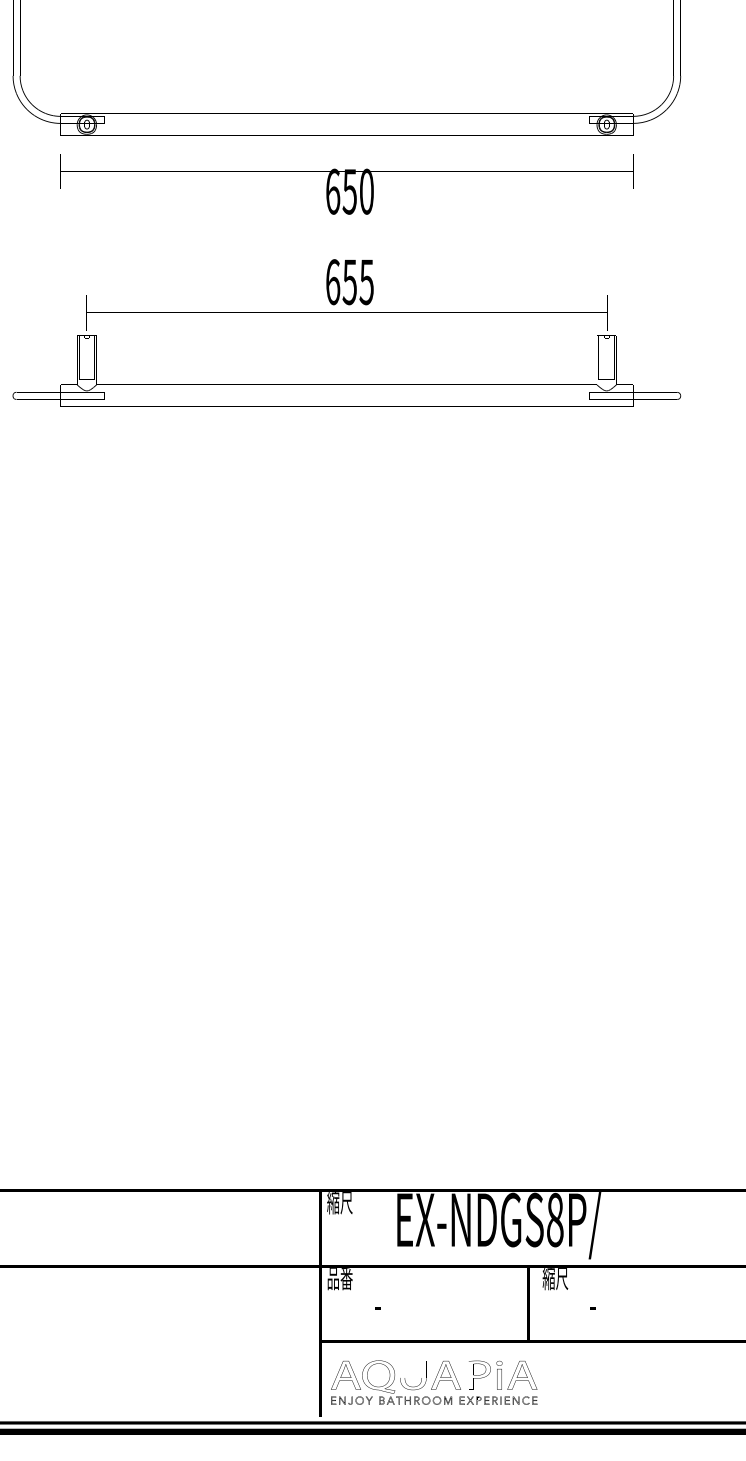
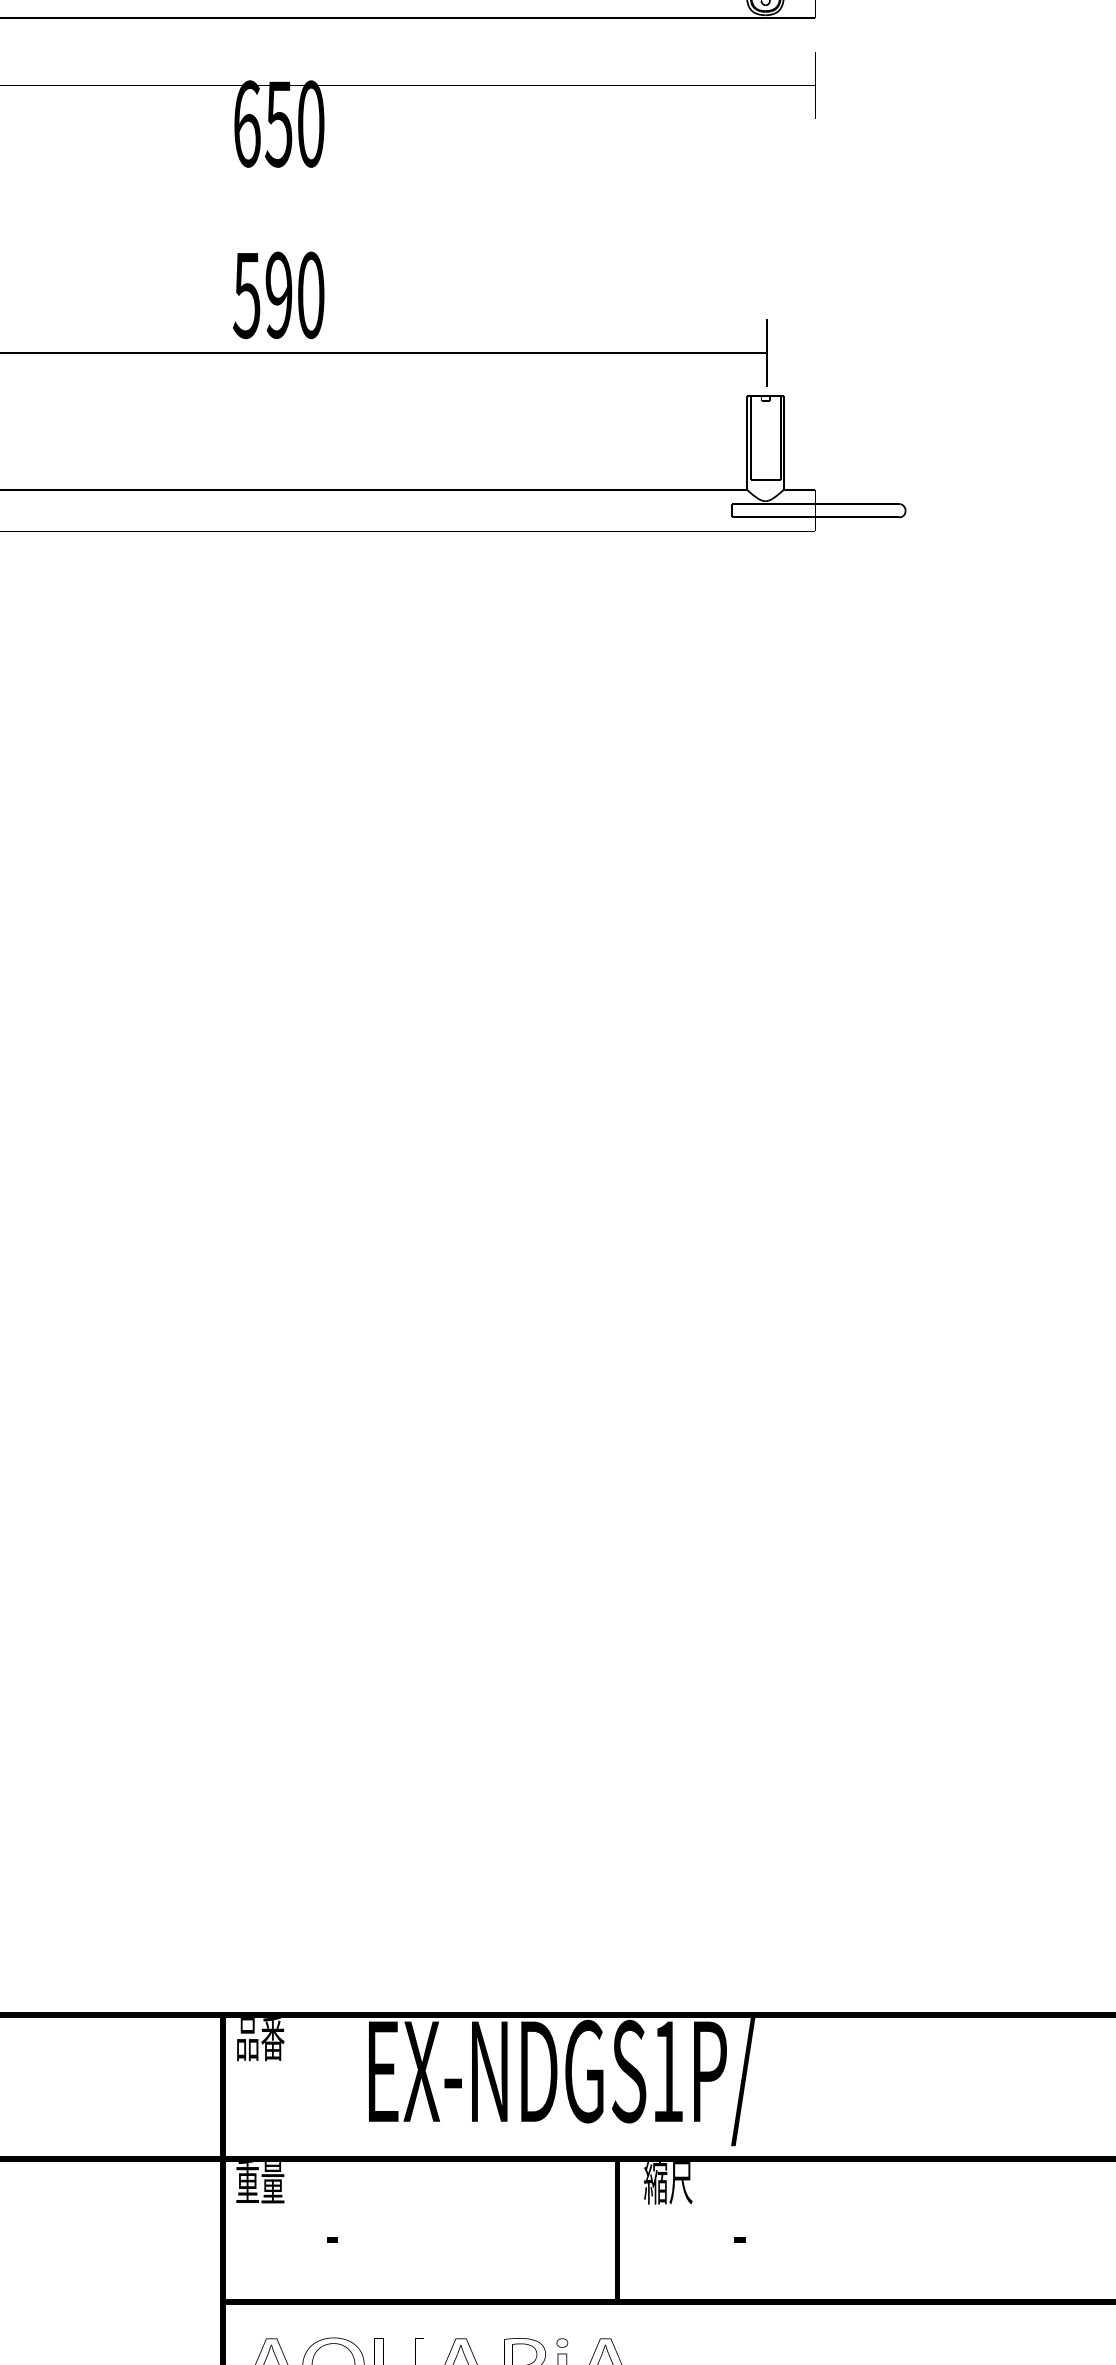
text: (349, 282) -> (278, 295), 655 -> 590
text: (339, 1203) -> (259, 2040), 縮尺 -> 品番
text: (555, 1219) -> (668, 2070), EX-NDGS8P/ -> EX-NDGS1P/
text: (339, 1279) -> (259, 2184), 品番 -> 重量

